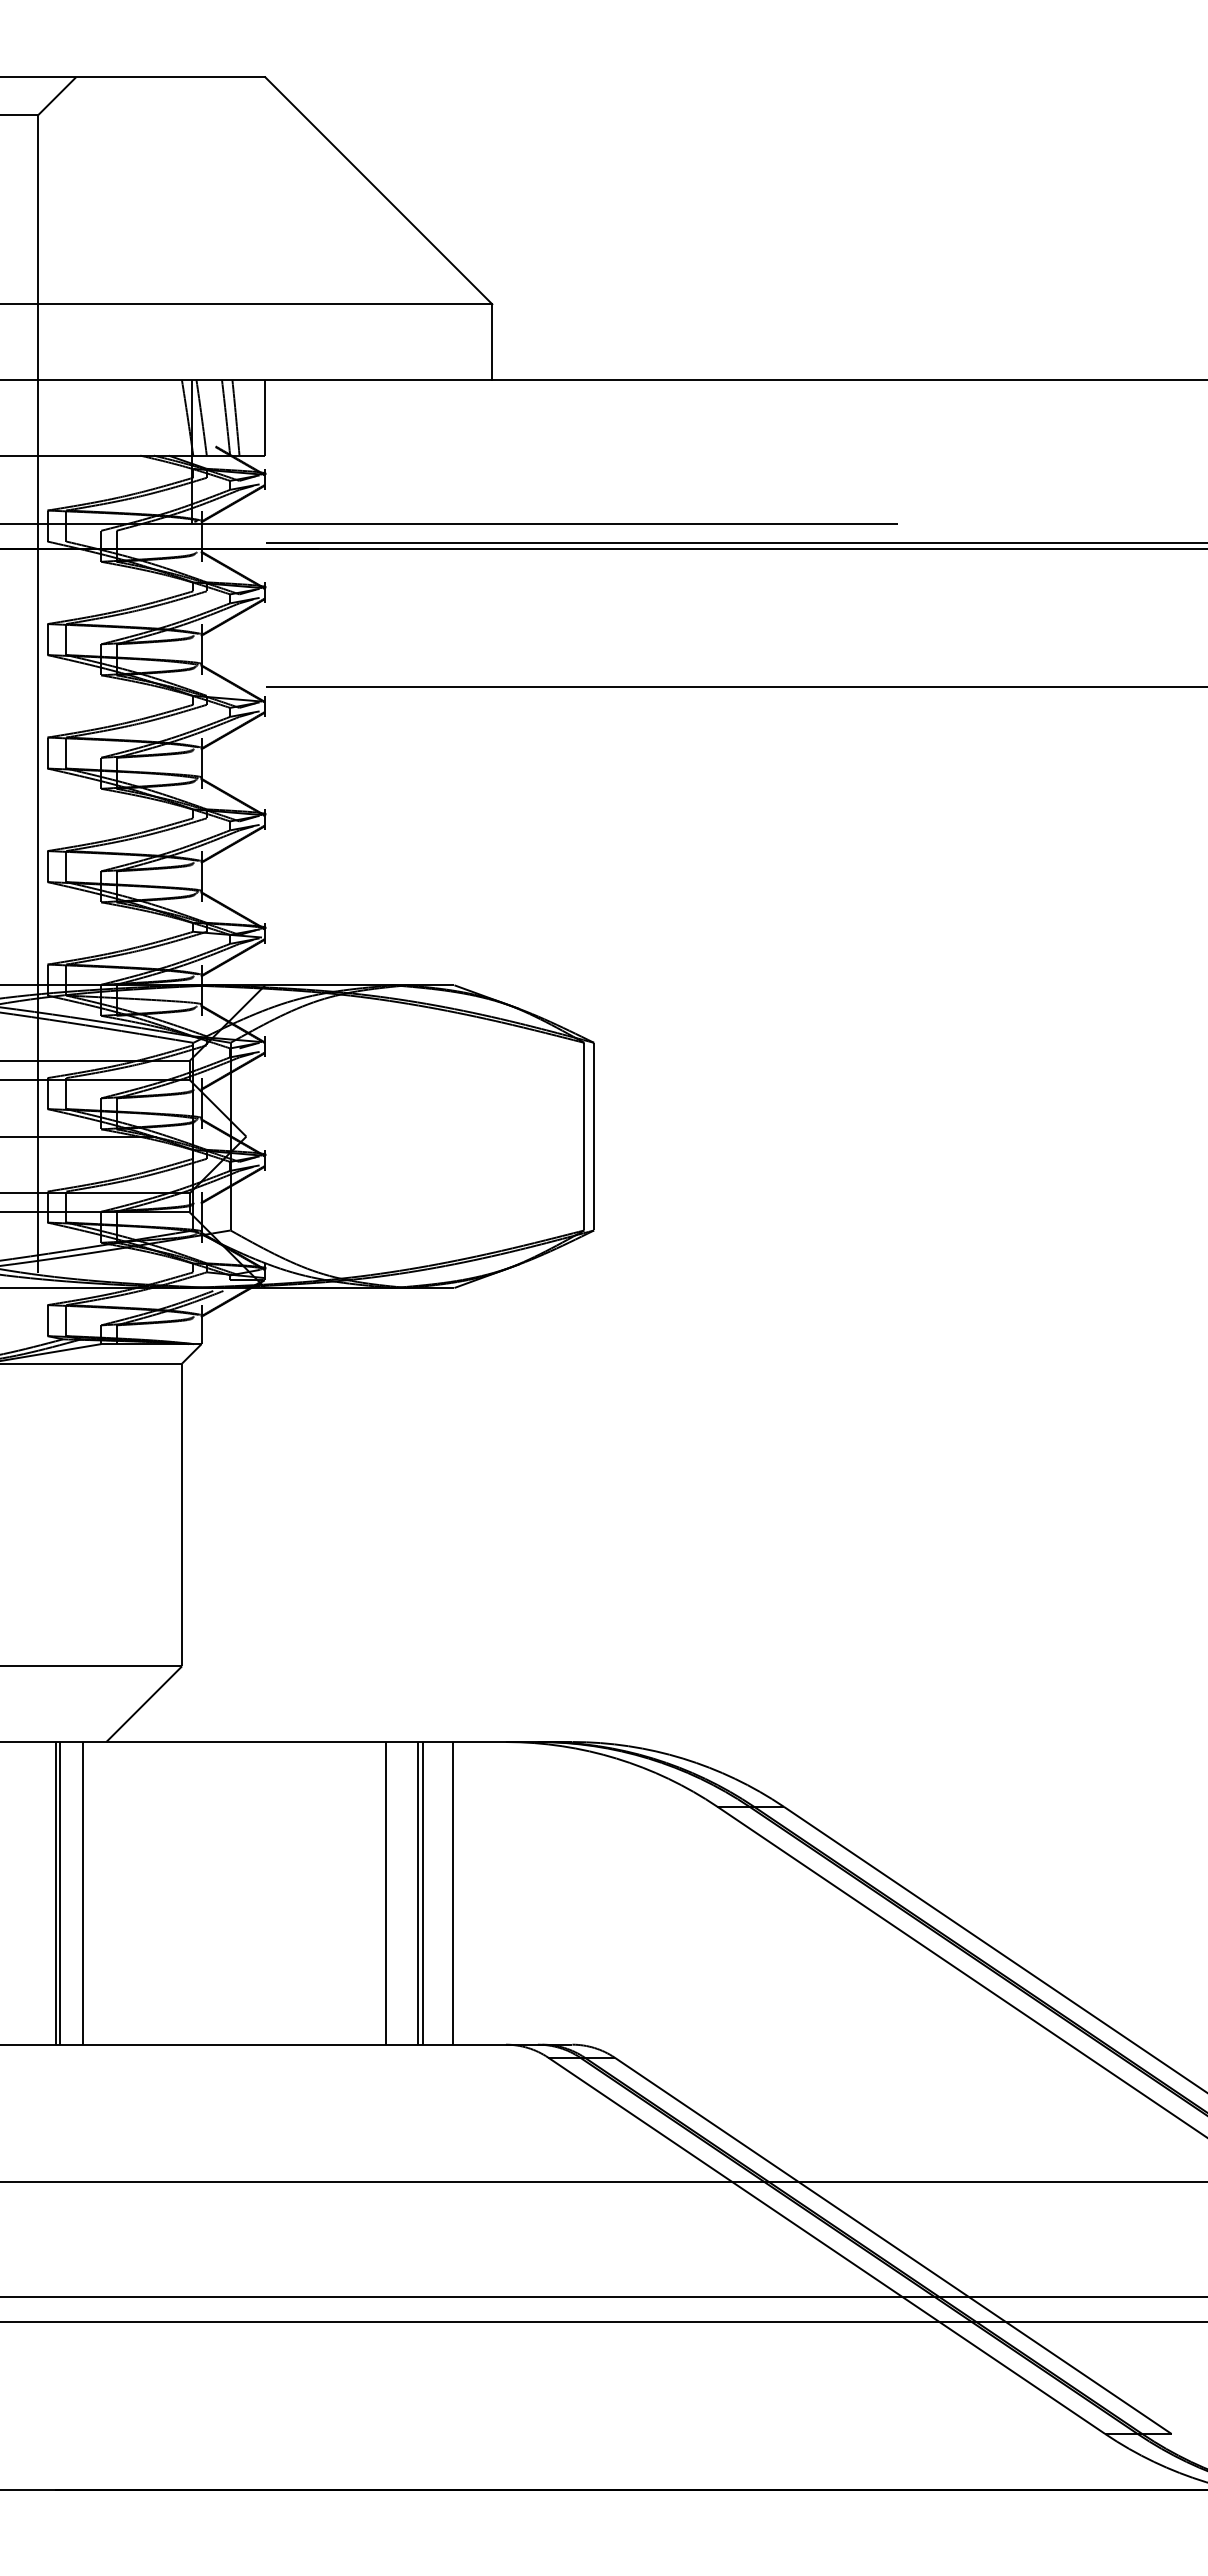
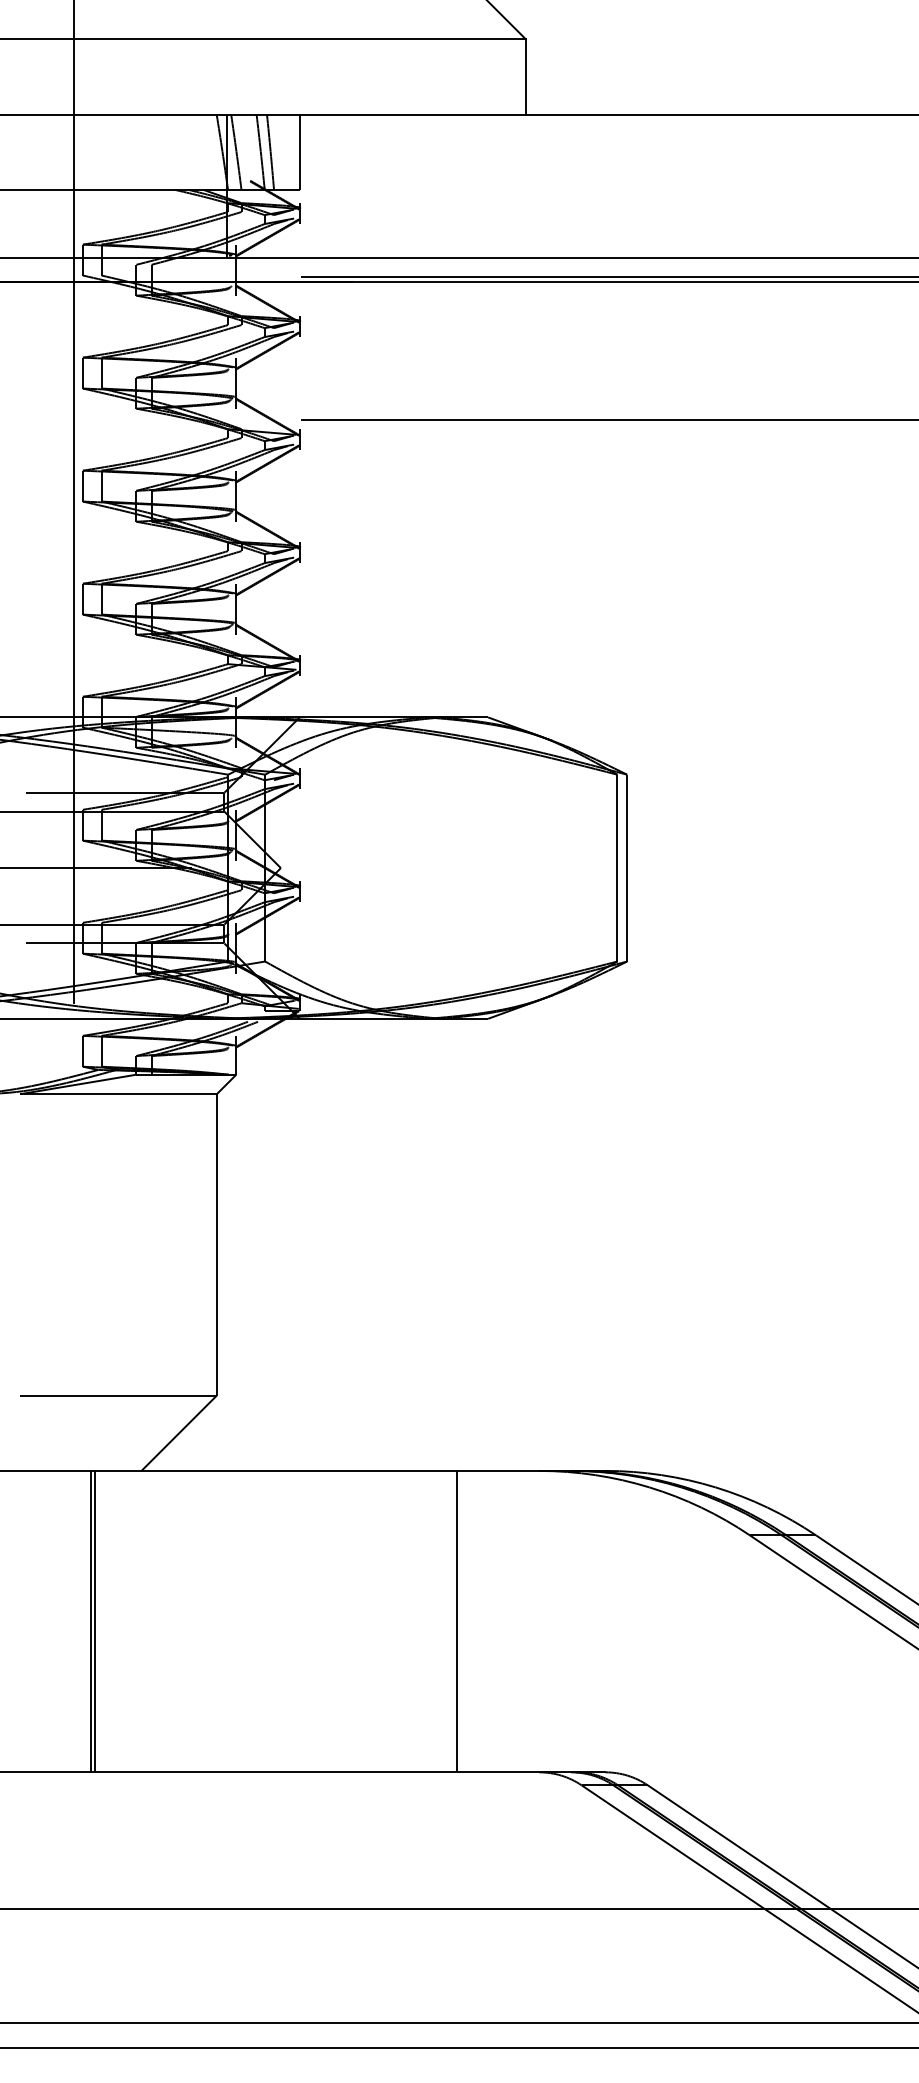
line: (82, 1893) -> (117, 1621), removed
line: (386, 1893) -> (420, 1621), removed
line: (418, 1893) -> (452, 1621), removed
line: (452, 1893) -> (486, 1621), removed

